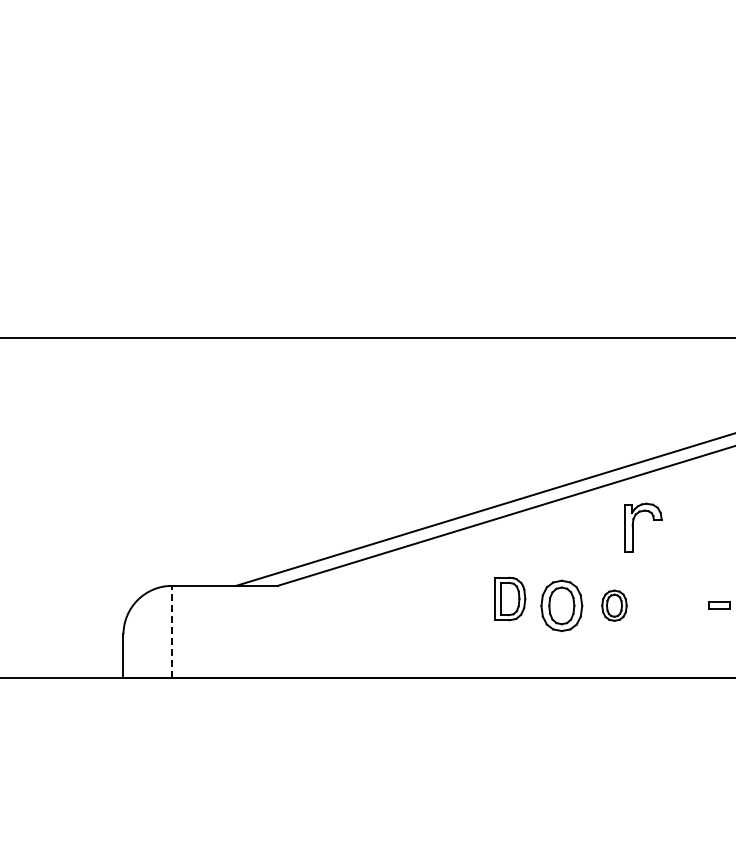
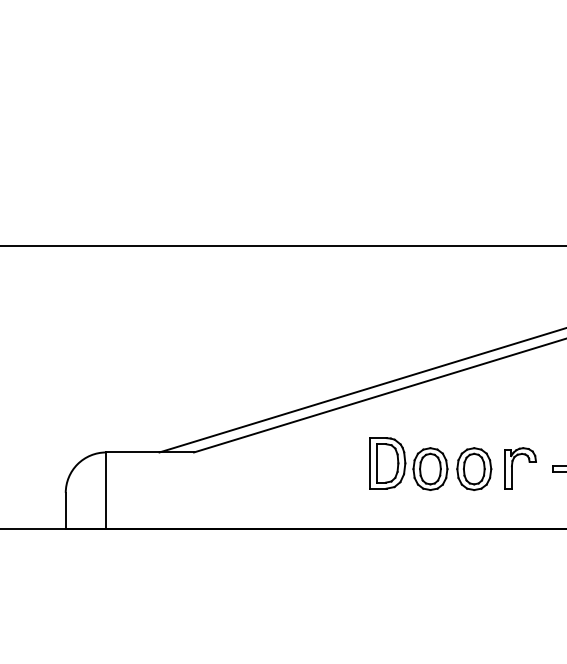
part: (633, 527) -> (512, 467), moved
part: (510, 598) -> (387, 462), size x1.43
part: (614, 605) -> (474, 468), size x1.67
line: (172, 631) -> (106, 490), dashed -> solid

